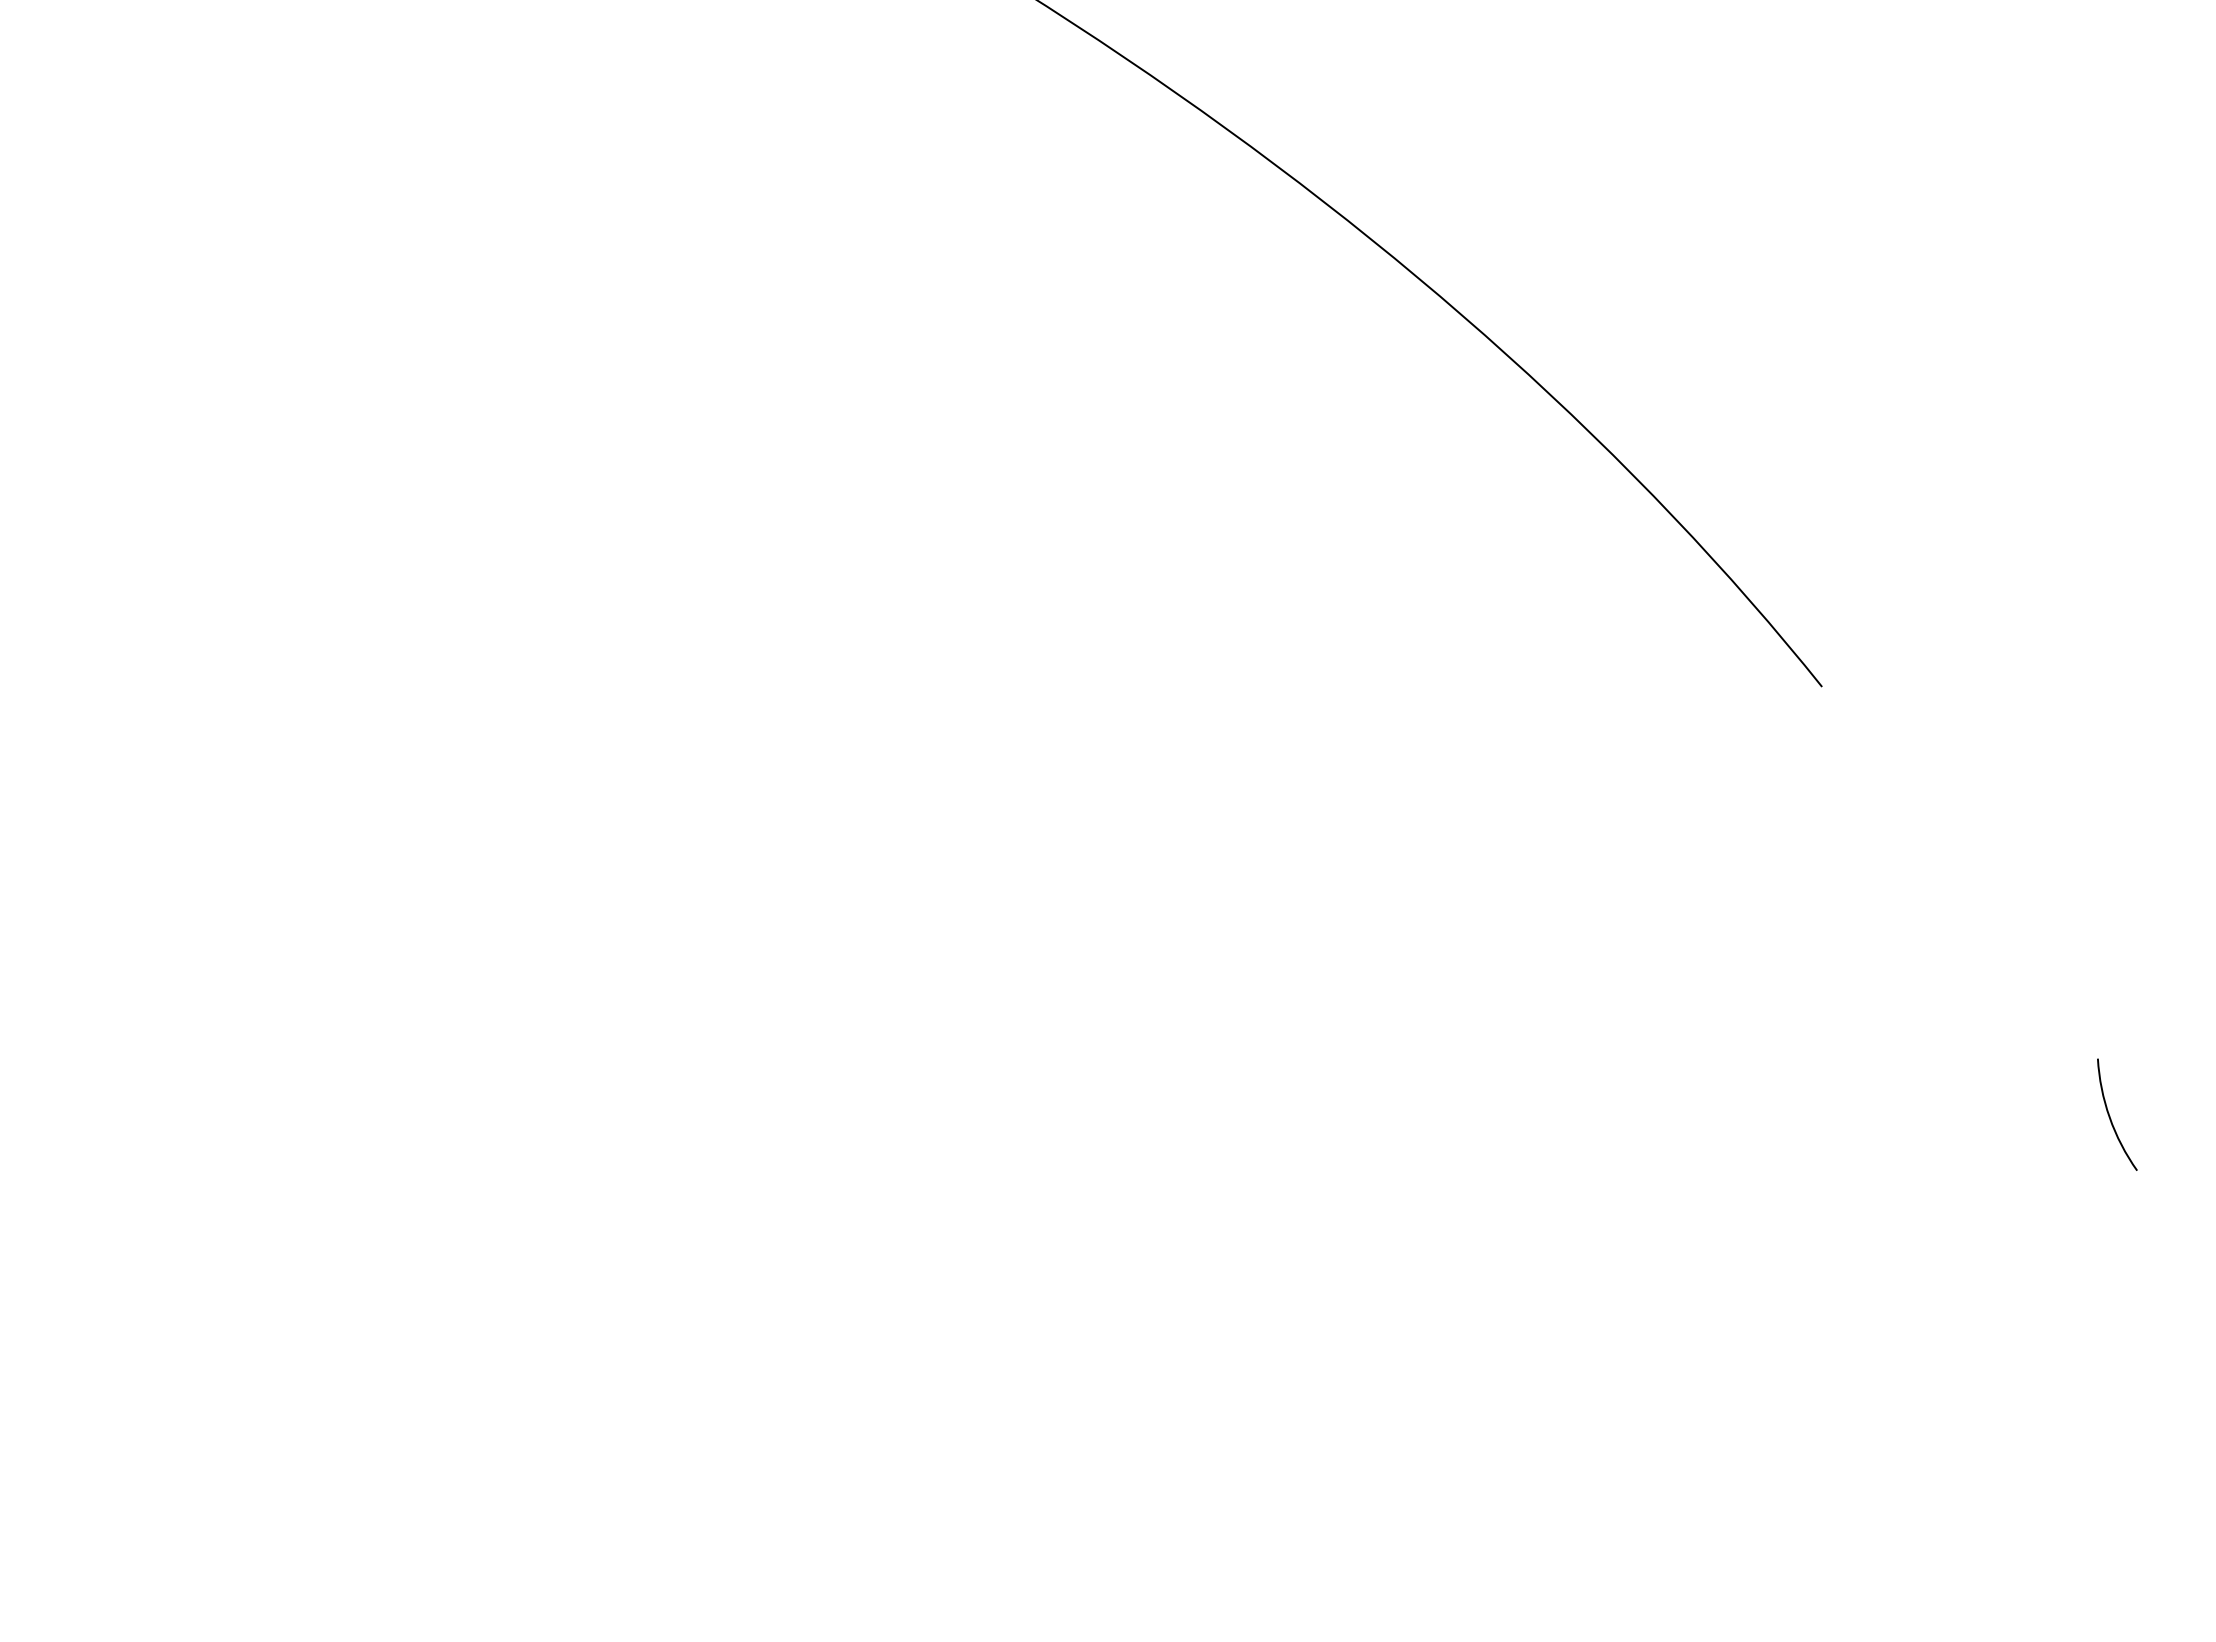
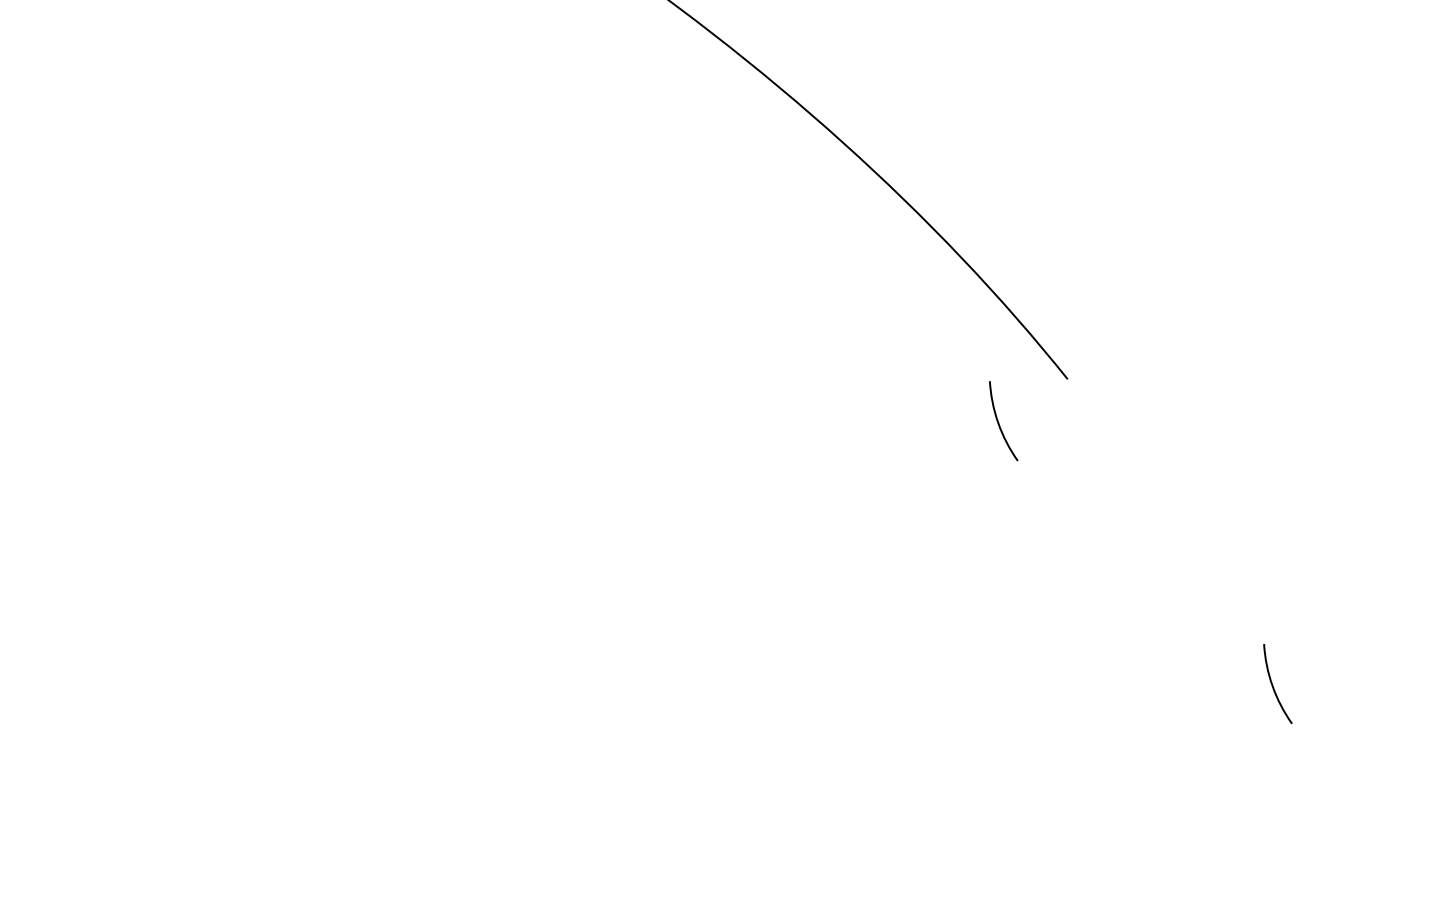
arc: (1726, 749) -> (999, 423), added

